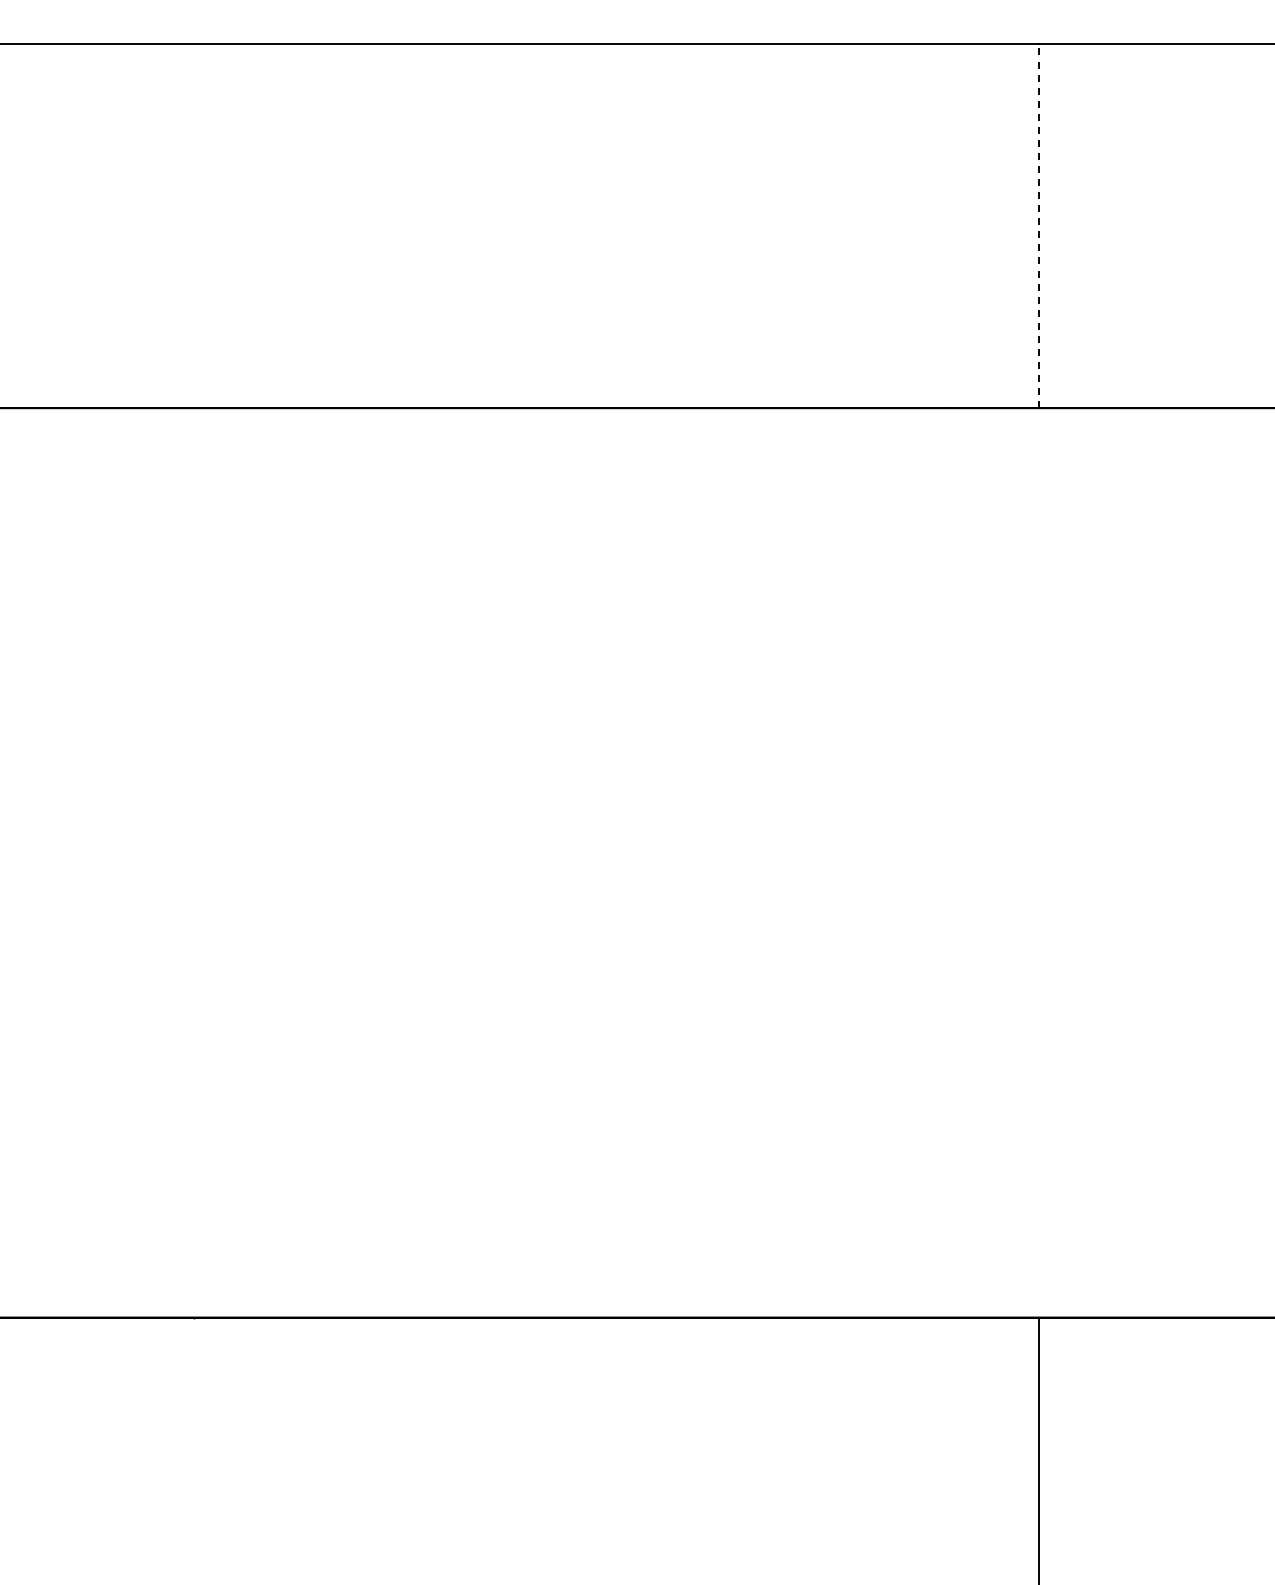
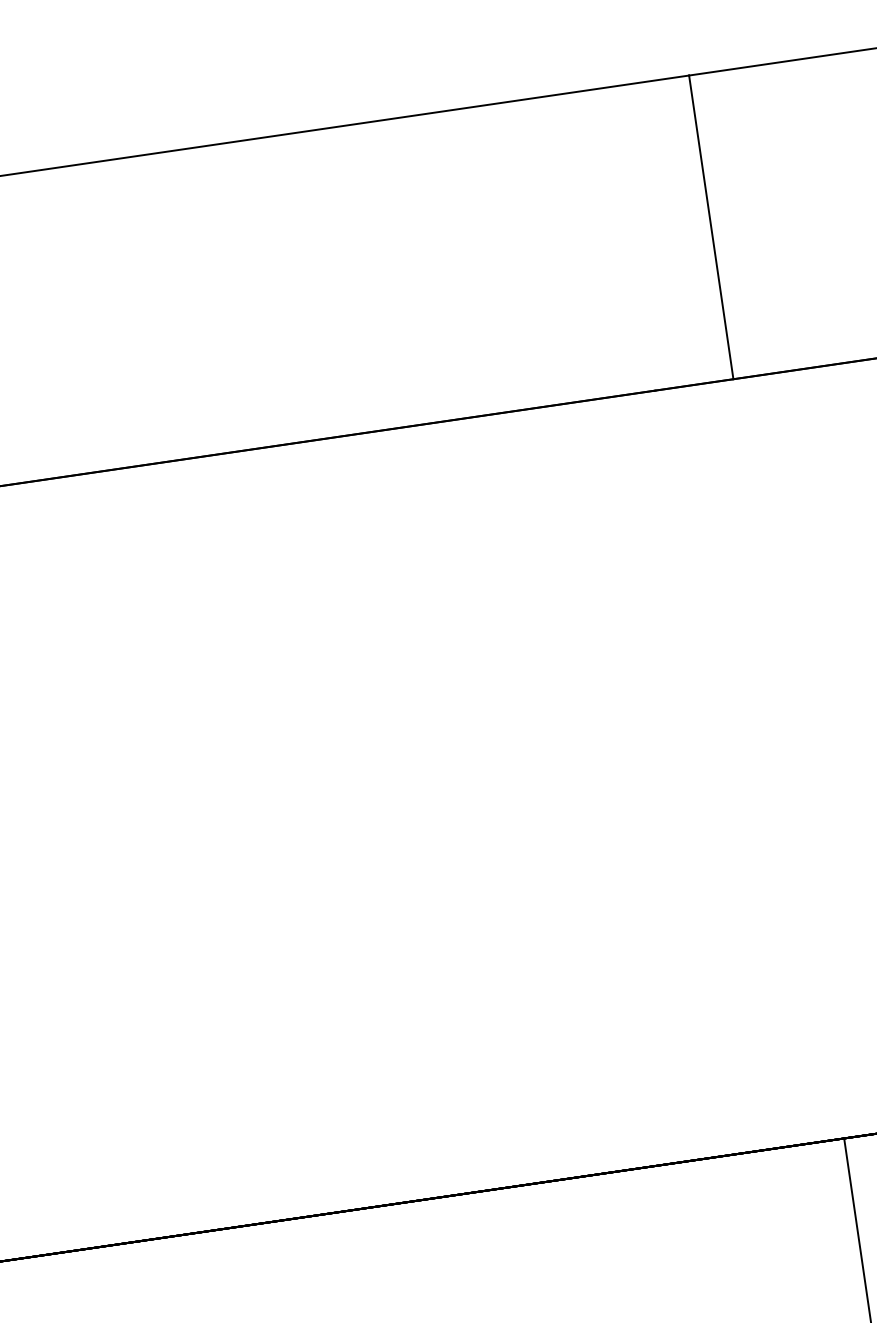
line: (1039, 226) -> (711, 227), dashed -> solid

